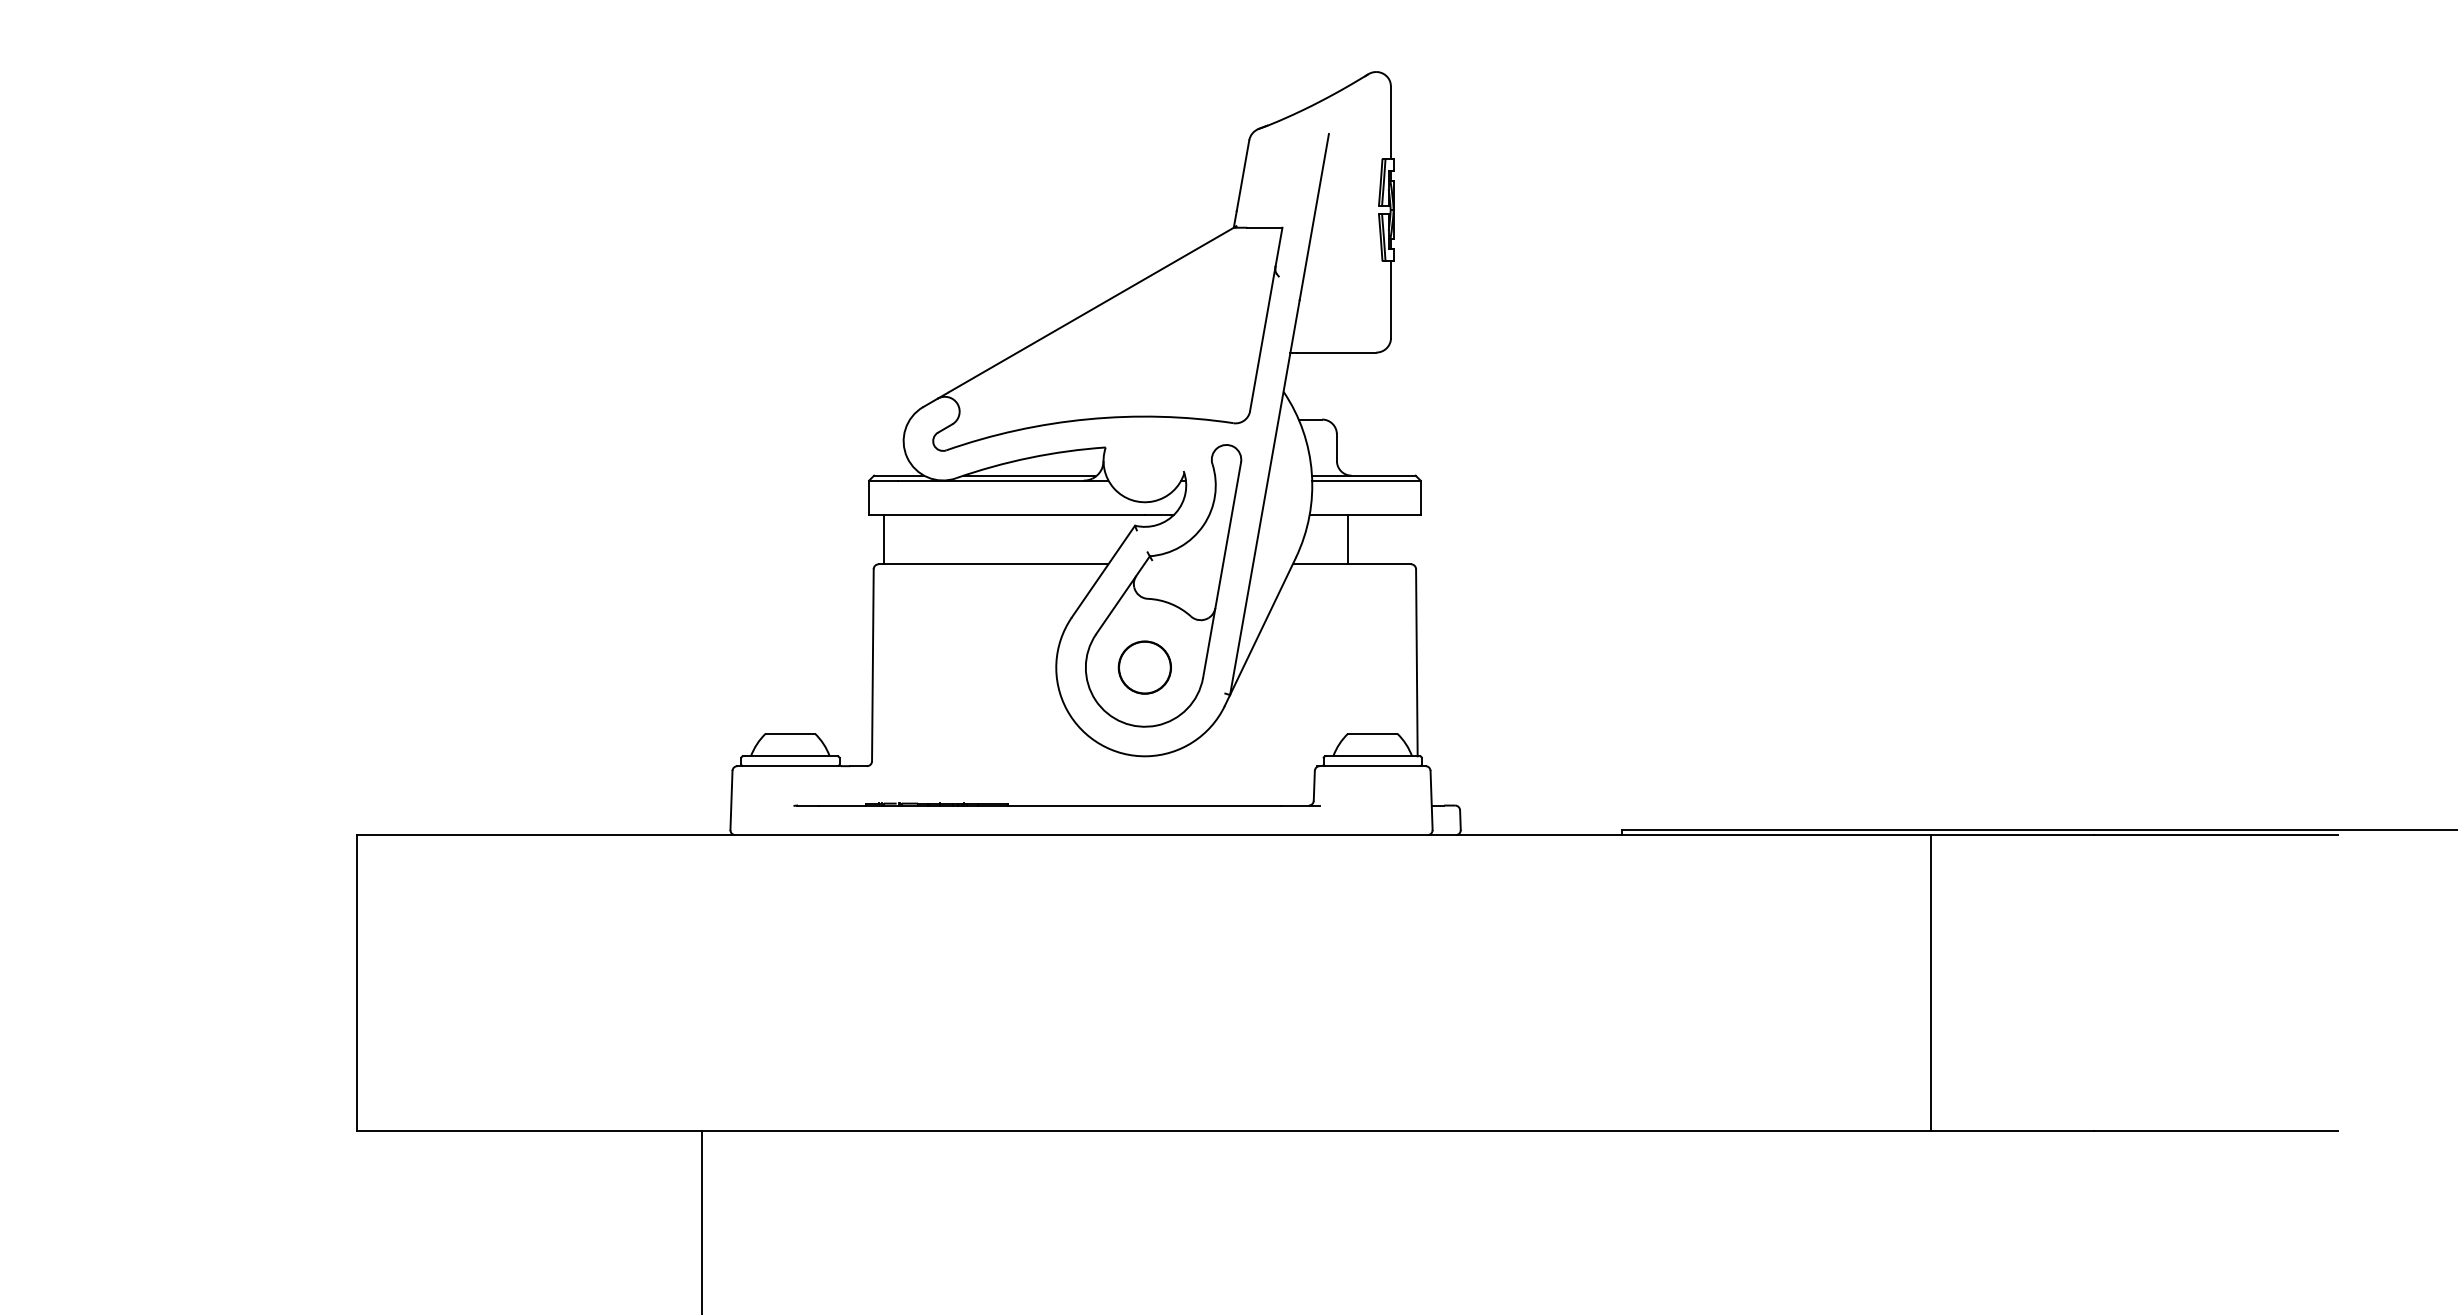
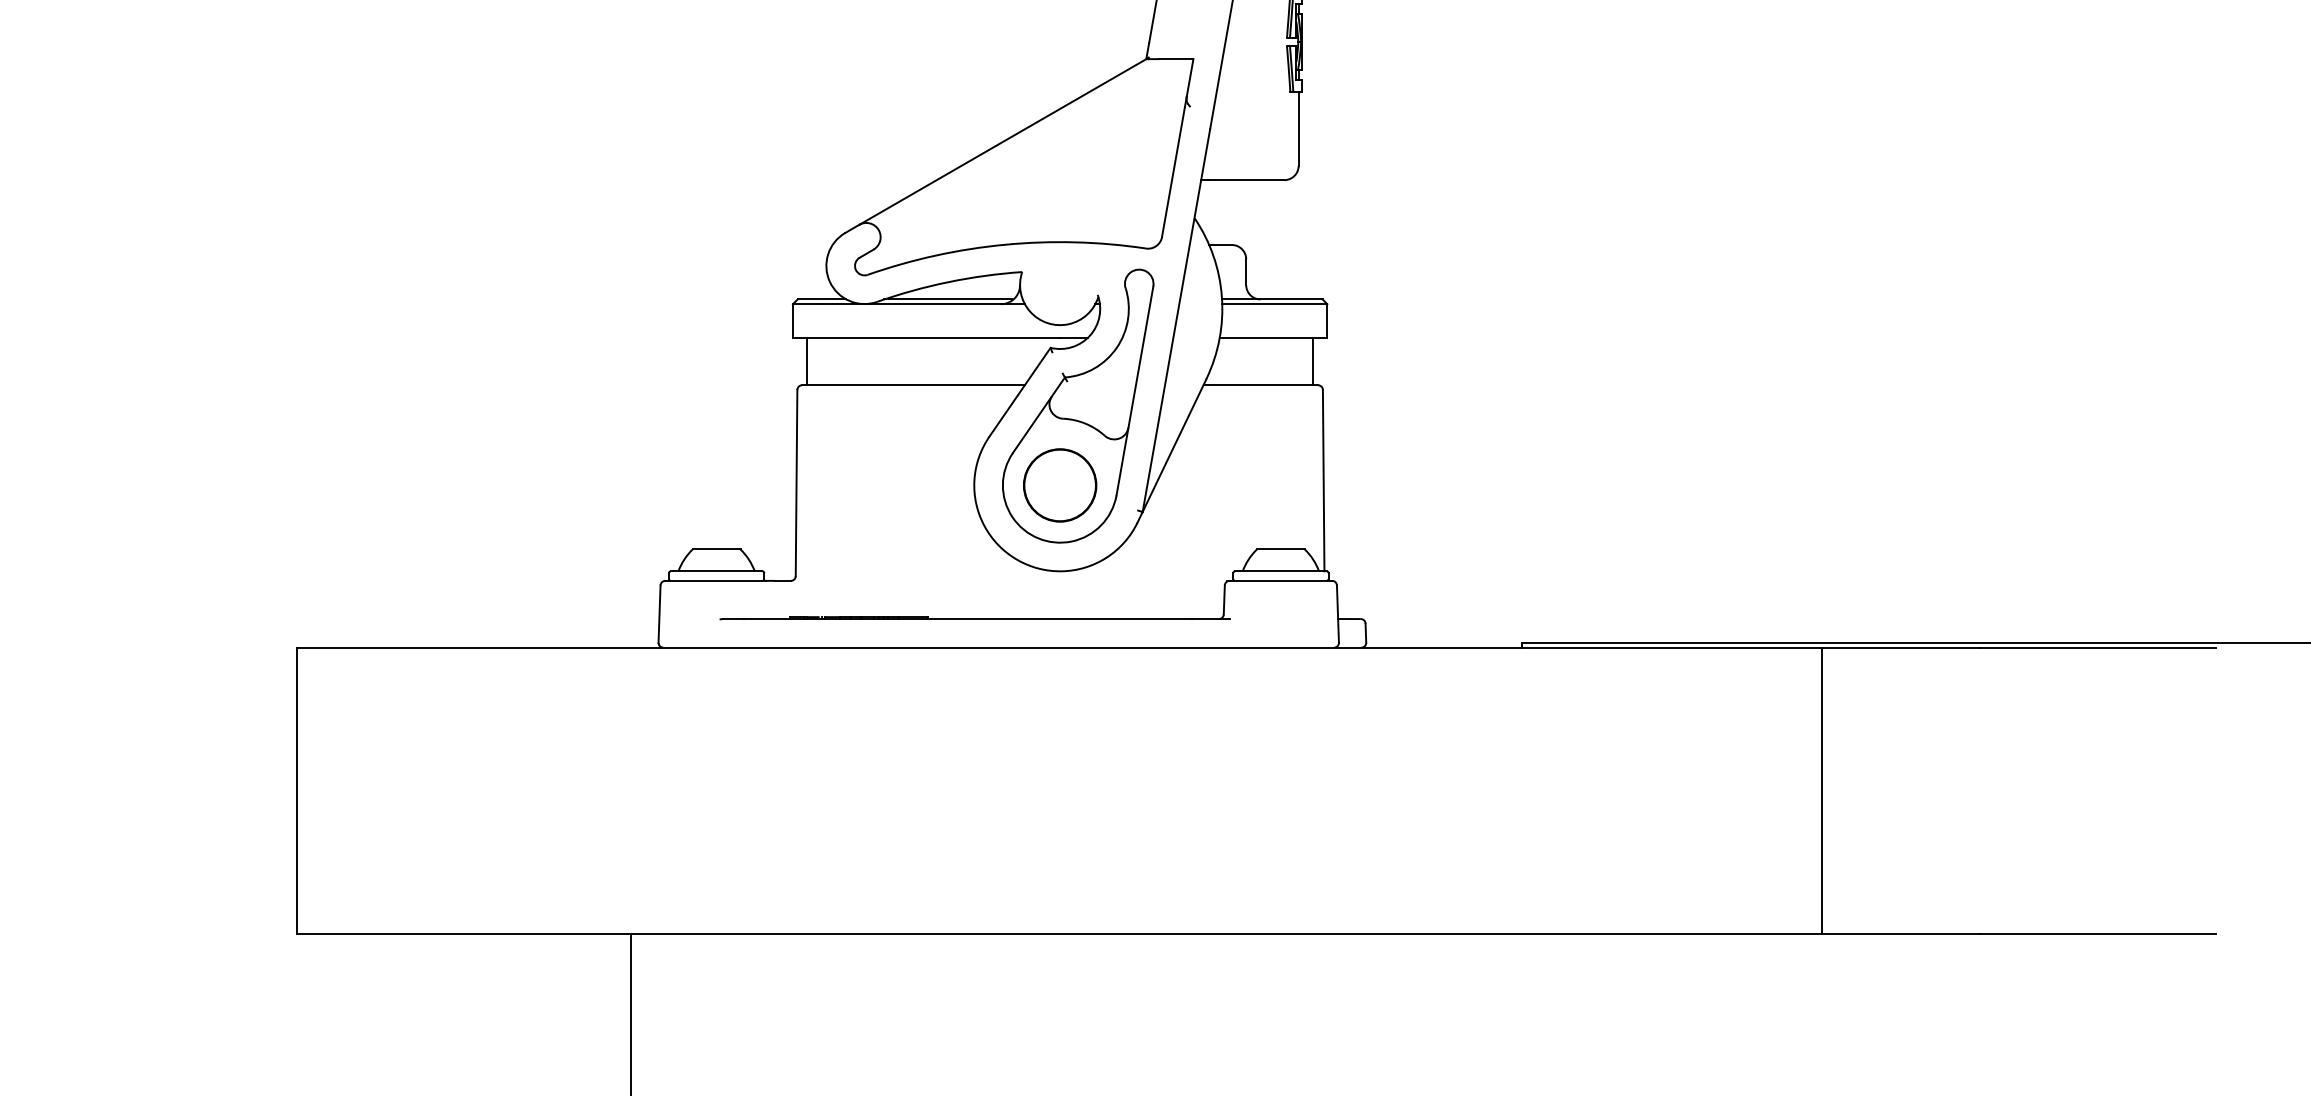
line: (1347, 539) -> (1312, 361), moved
part: (1144, 667) -> (1059, 485), size x1.43

